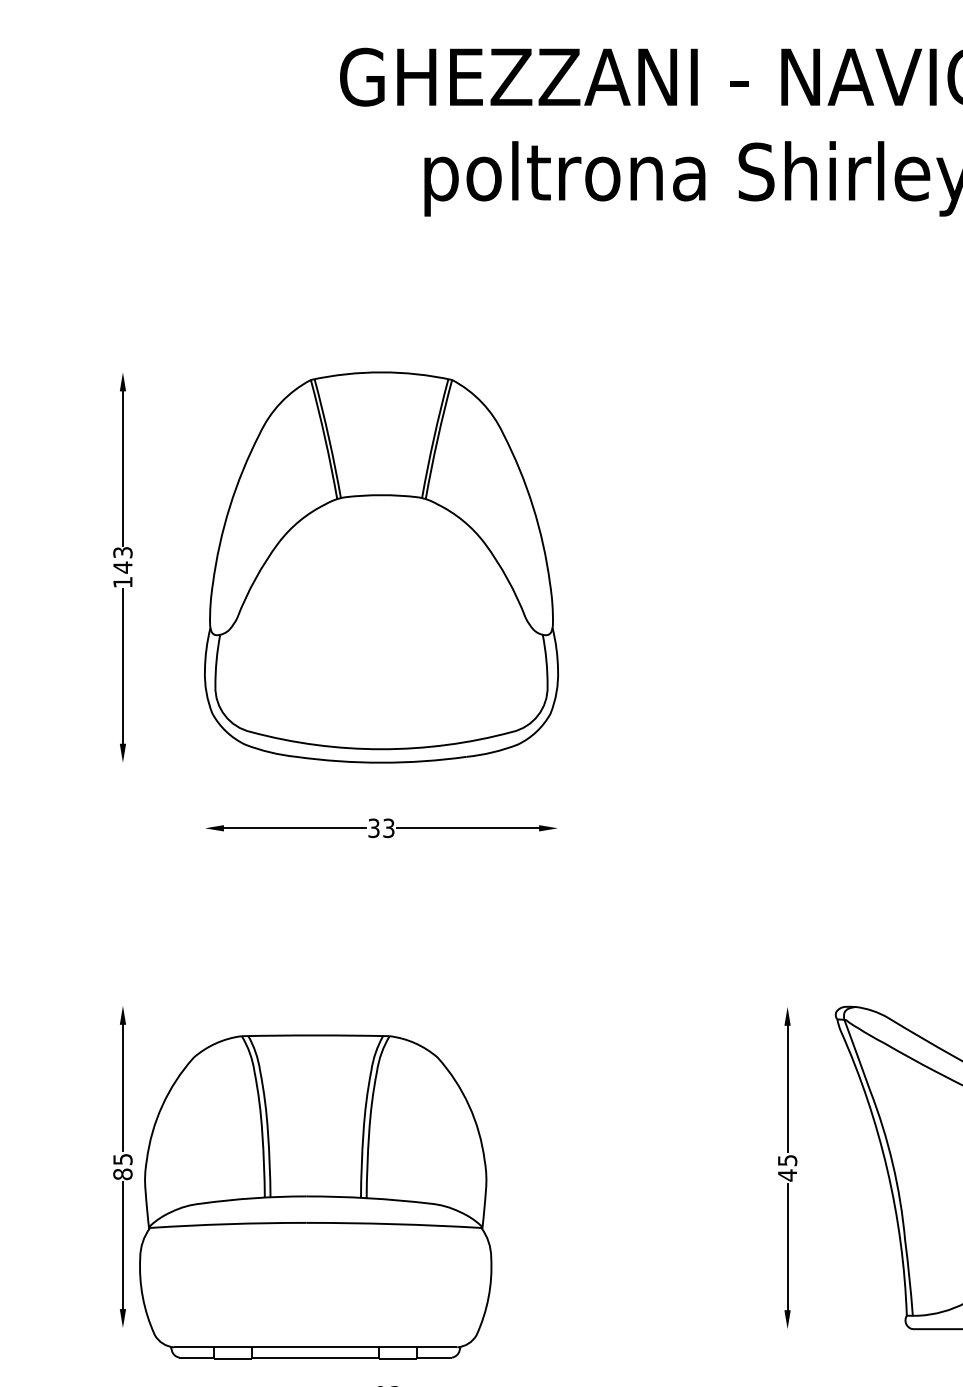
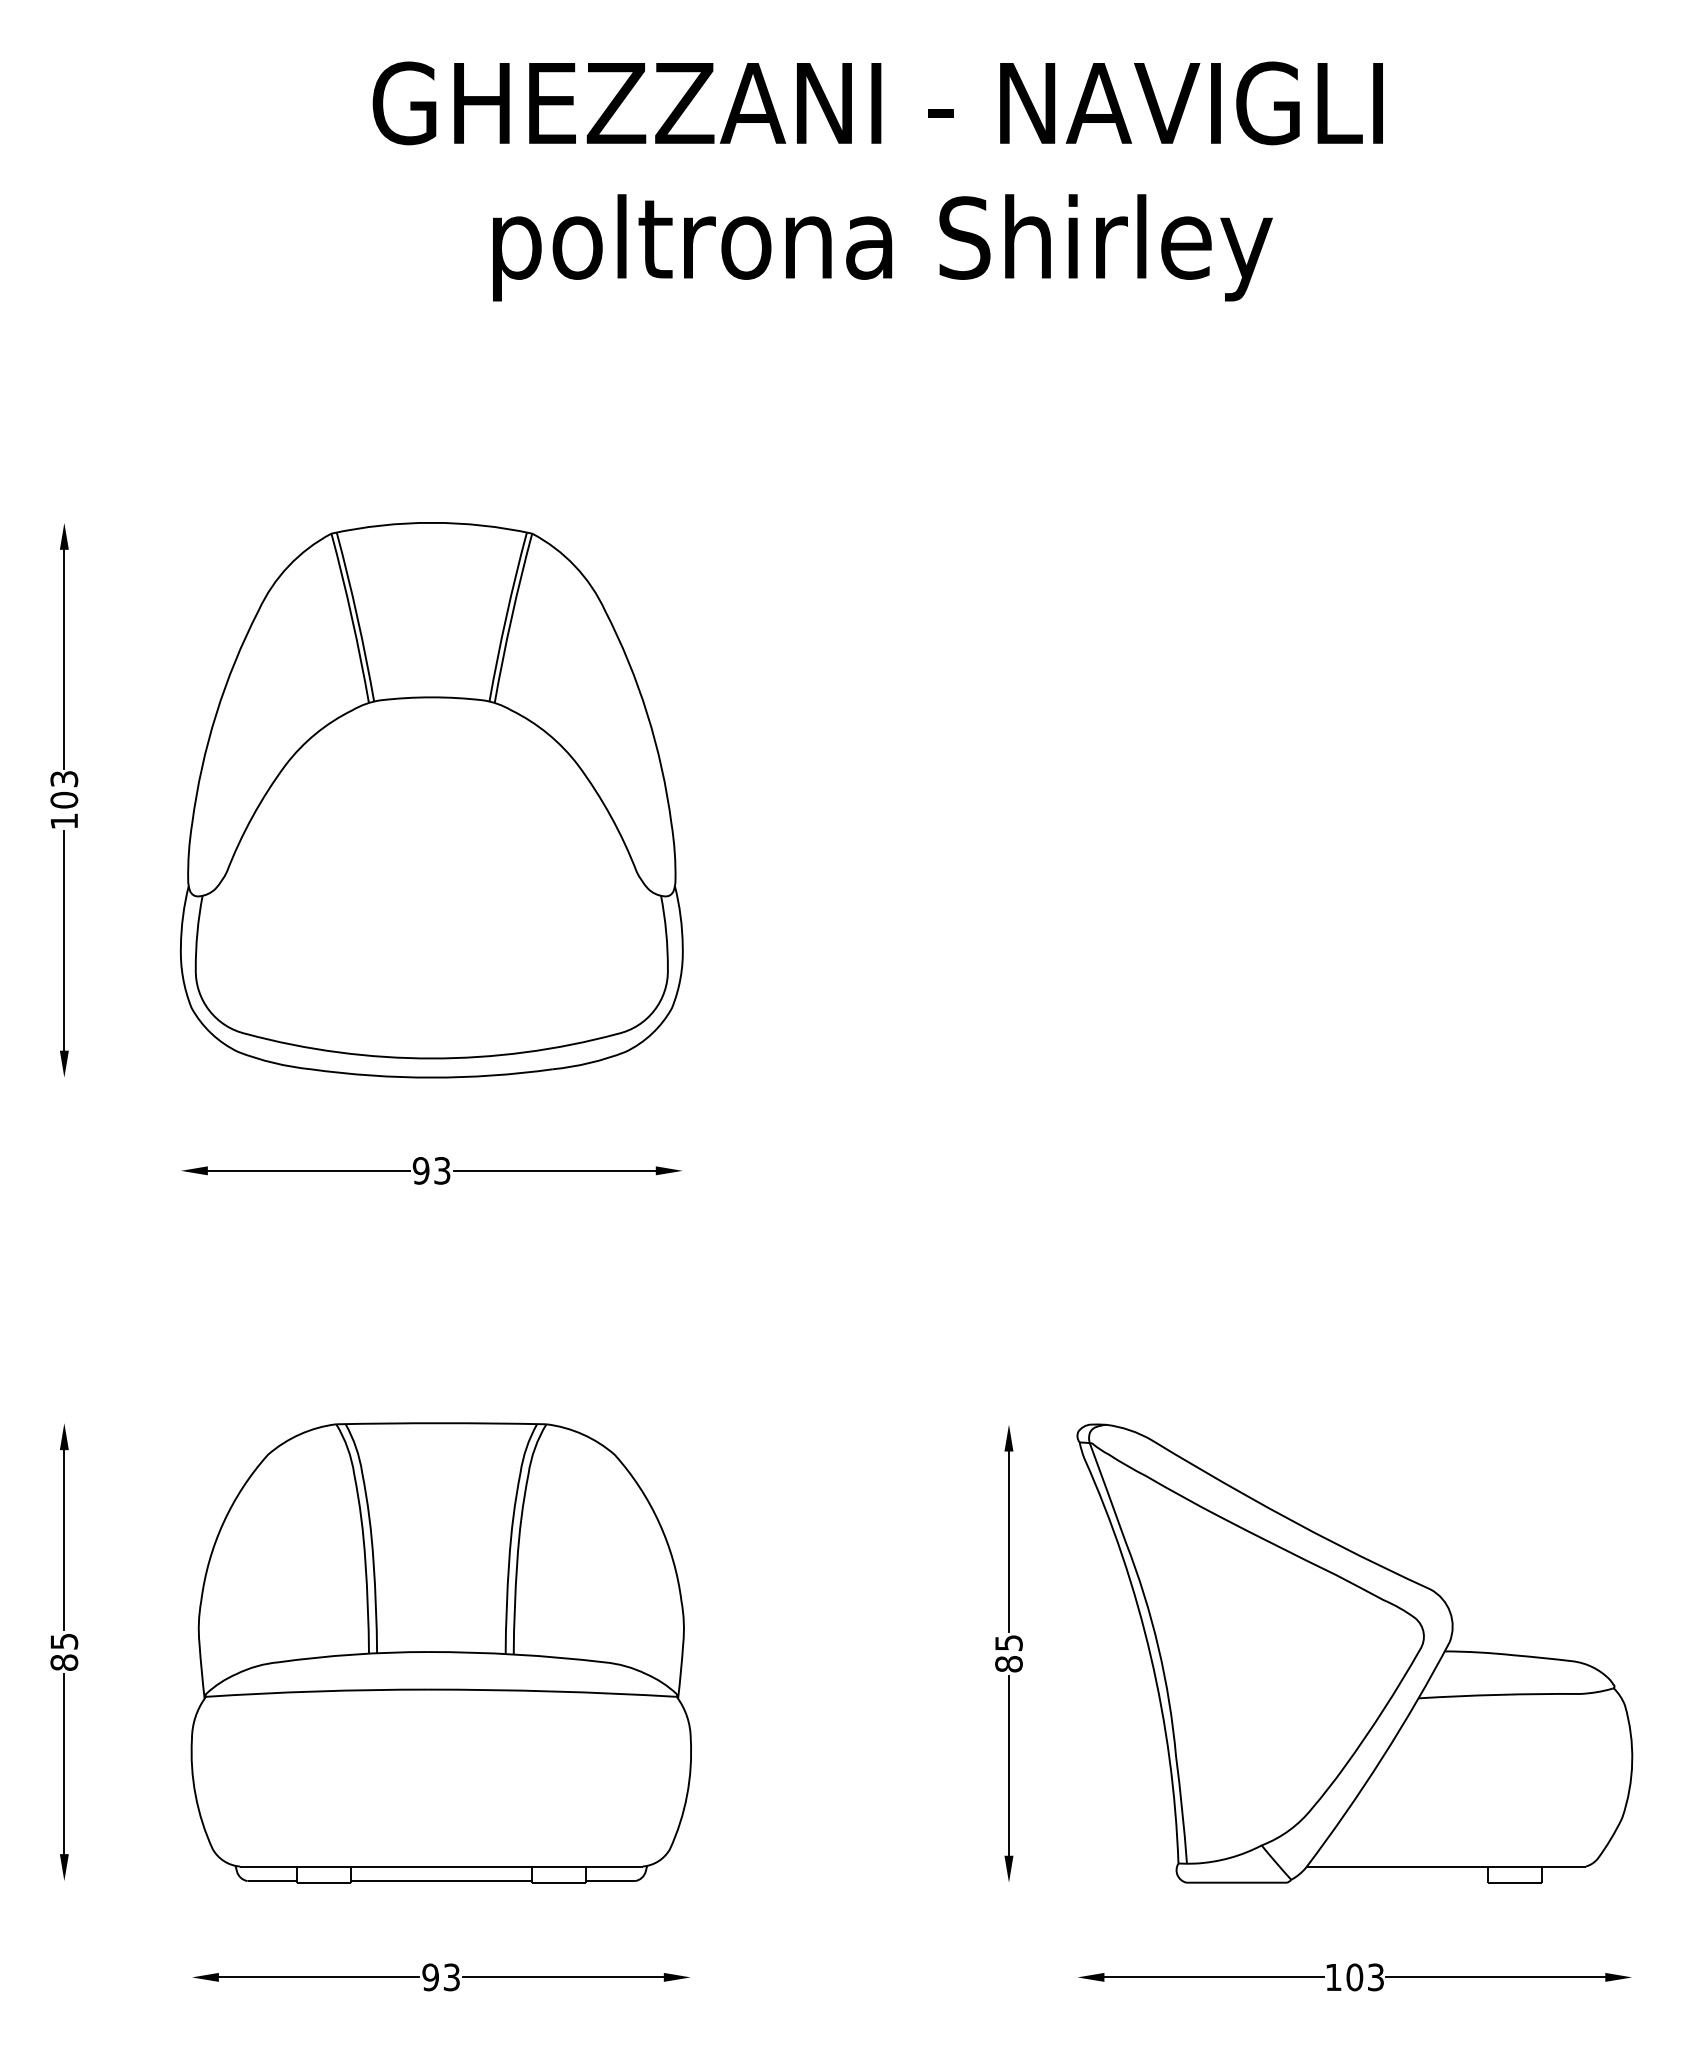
text: (123, 567) -> (64, 800), 143 -> 103
text: (373, 828) -> (420, 1170), 33 -> 93
text: (787, 1175) -> (1008, 1664), 45 -> 85
part: (315, 1196) -> (440, 1652), moved

